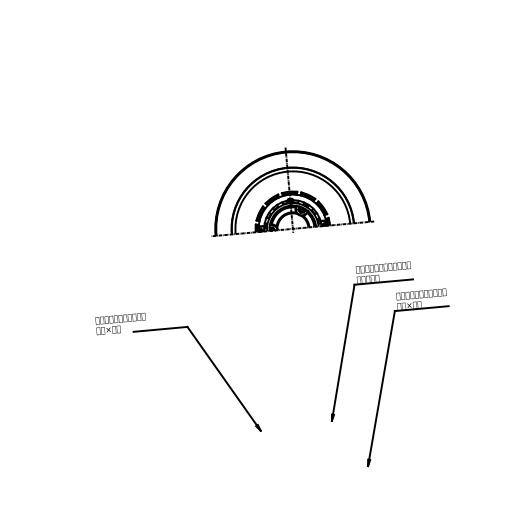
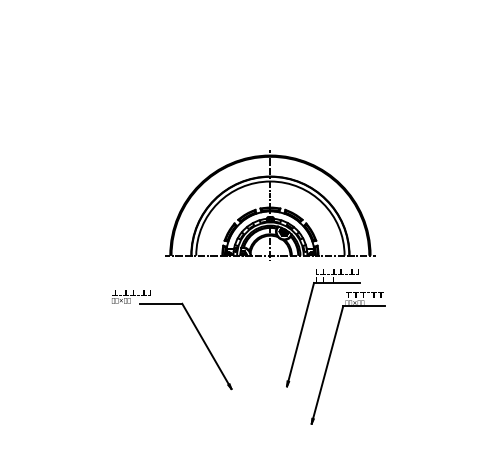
part: (289, 190) -> (270, 205), size x1.67

